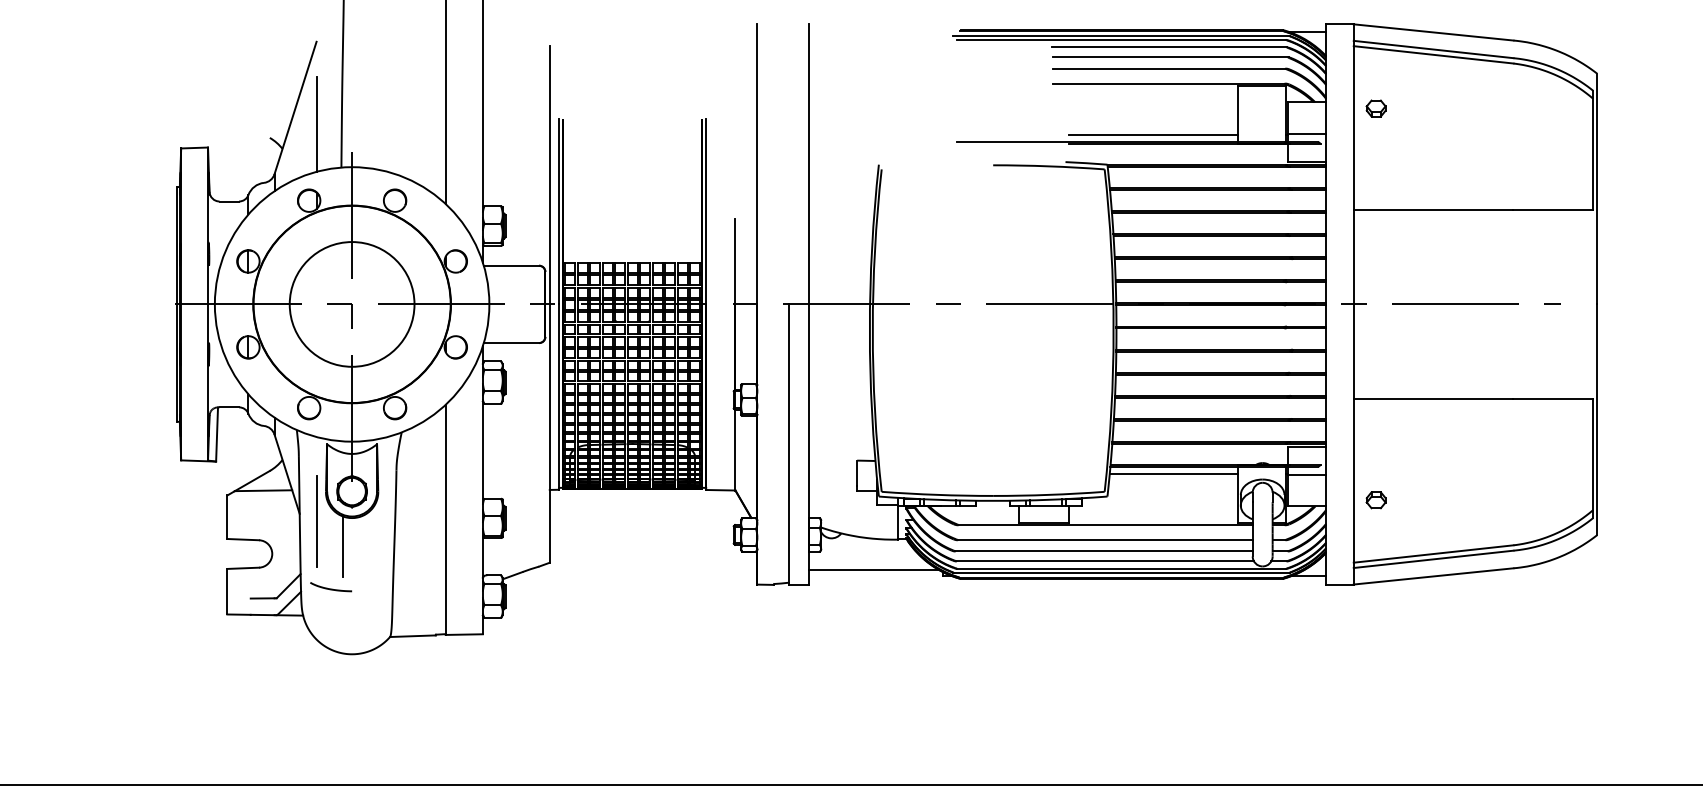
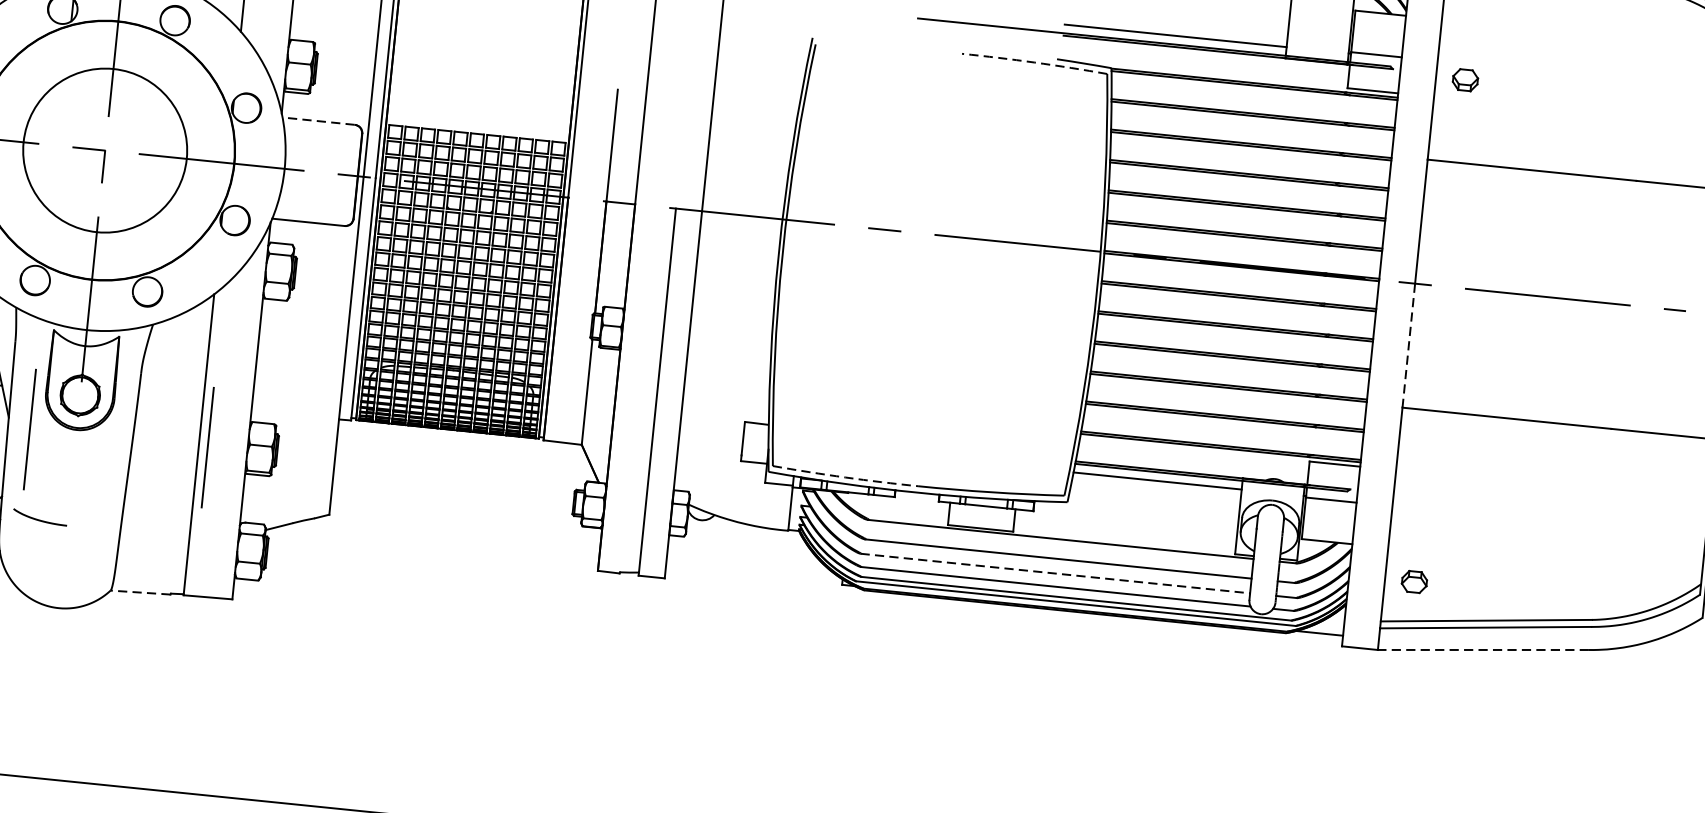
part: (1375, 108) -> (1464, 80), moved
arc: (1048, 166) -> (1034, 62), solid -> dashed
line: (511, 265) -> (318, 120), solid -> dashed
line: (1353, 352) -> (1408, 346), solid -> dashed
arc: (937, 494) -> (845, 476), solid -> dashed
part: (1375, 500) -> (1413, 582), moved
line: (452, 521) -> (207, 447), added
line: (342, 546) -> (60, 465), removed
line: (1103, 551) -> (1055, 573), solid -> dashed
line: (873, 570) -> (751, 567), removed
line: (1433, 576) -> (1483, 650), solid -> dashed
line: (412, 636) -> (140, 592), solid -> dashed

